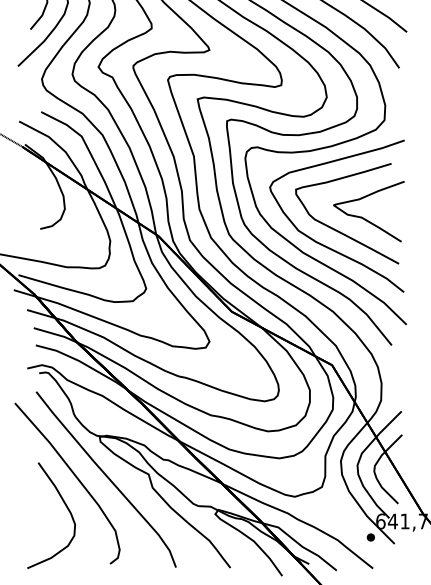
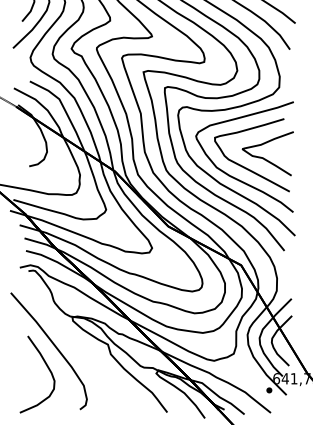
curve: (106, 478) -> (77, 347), removed

